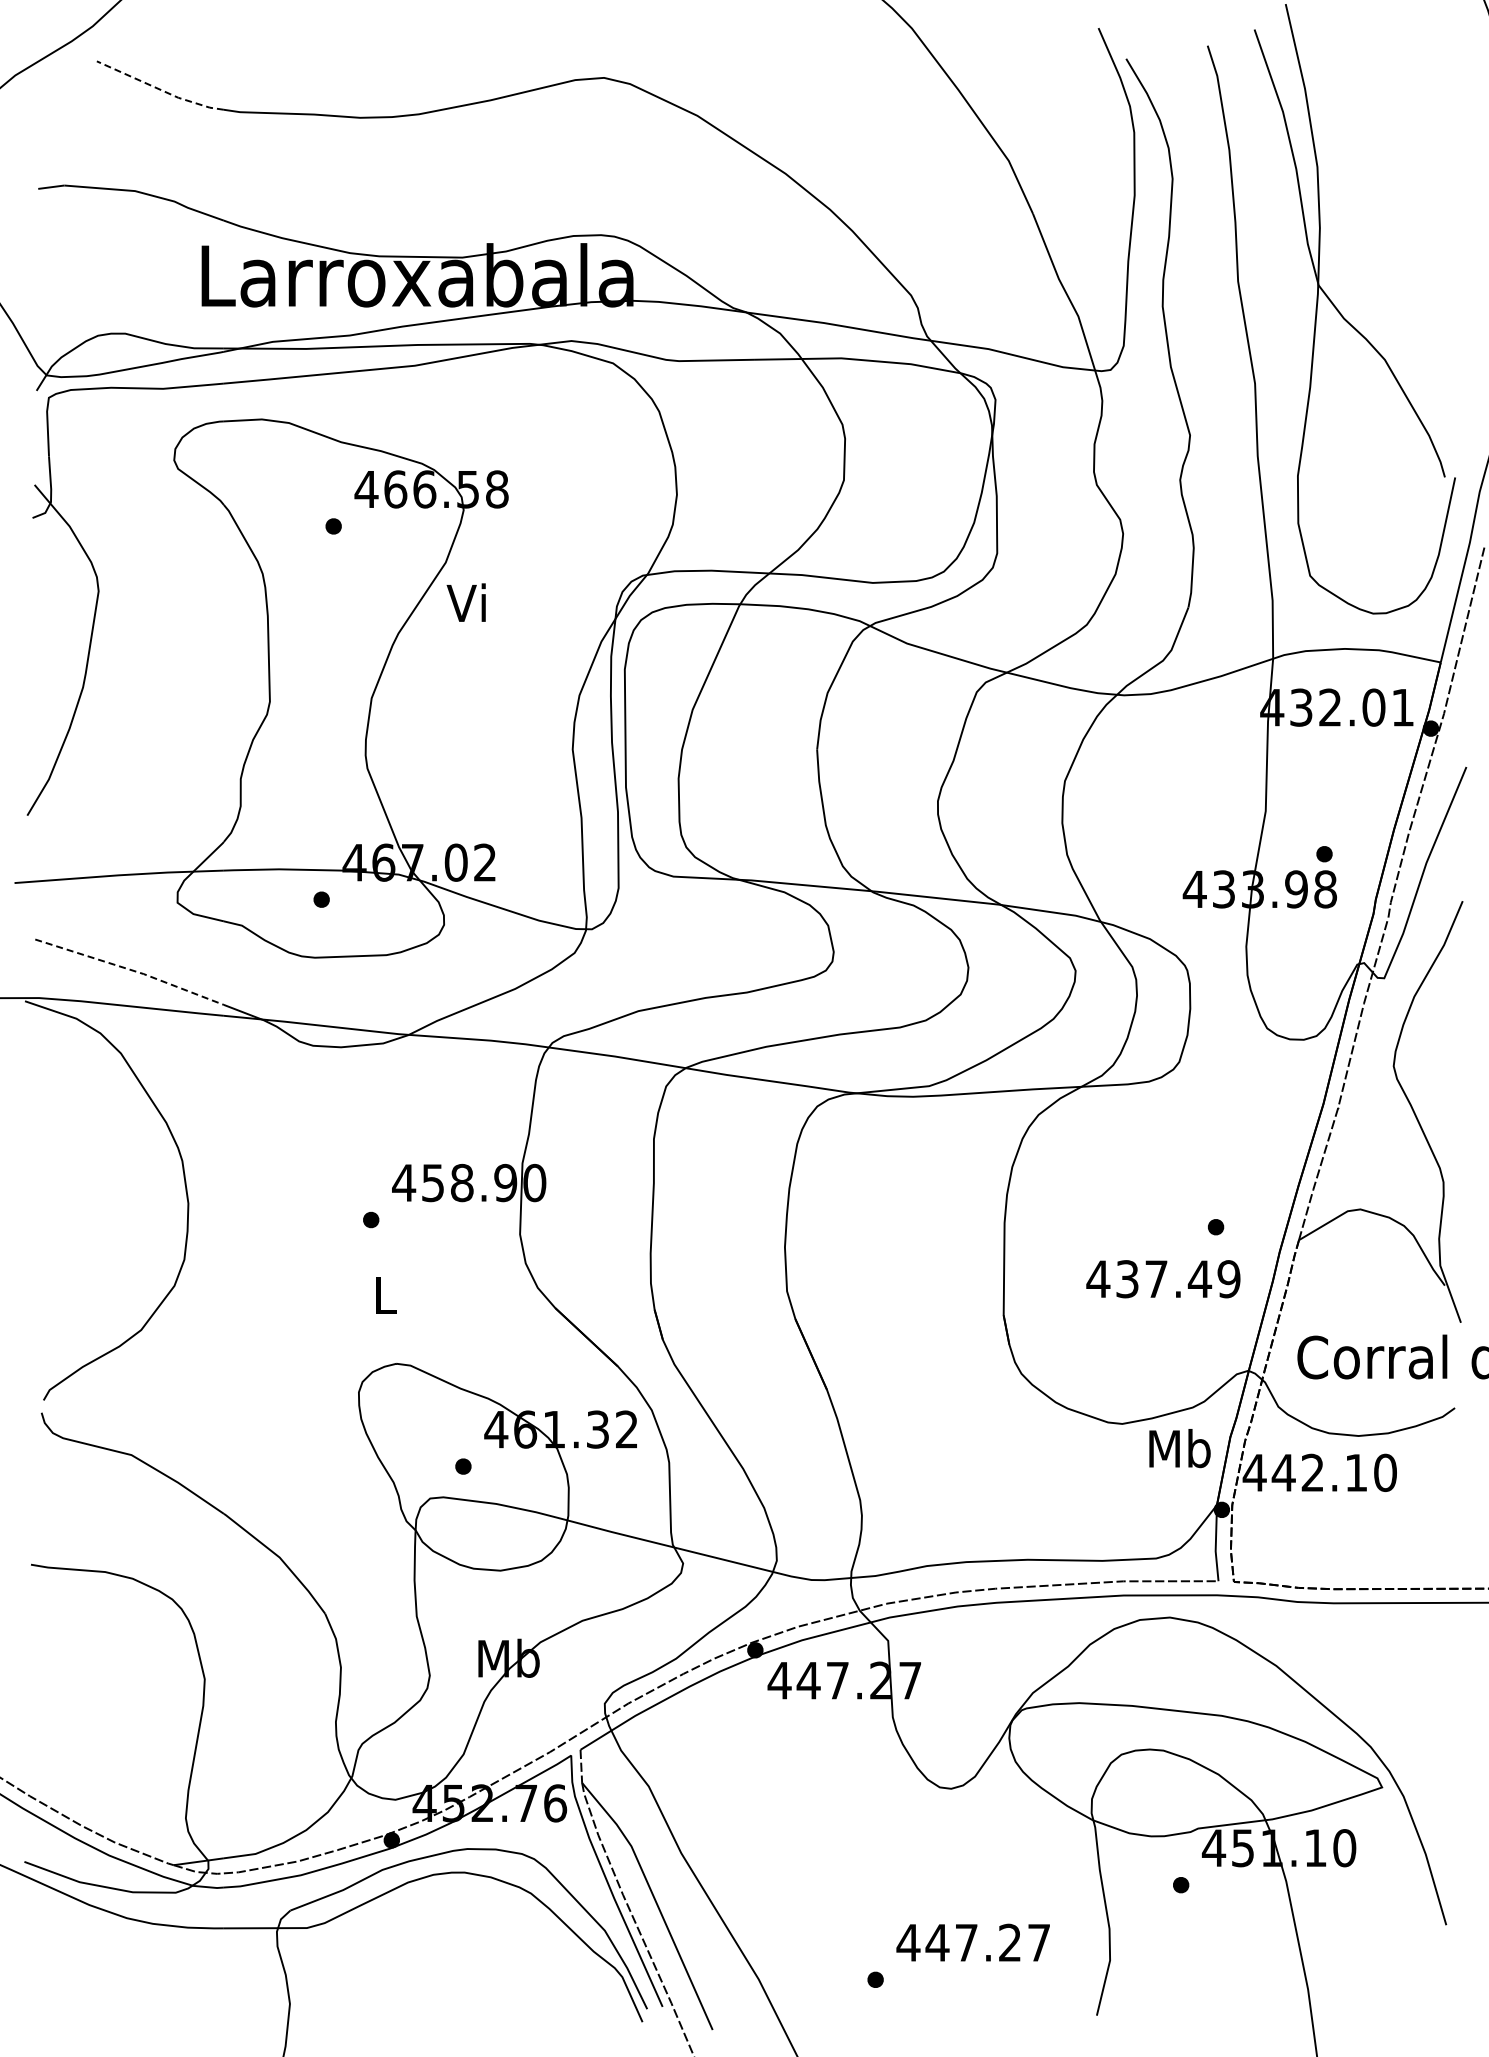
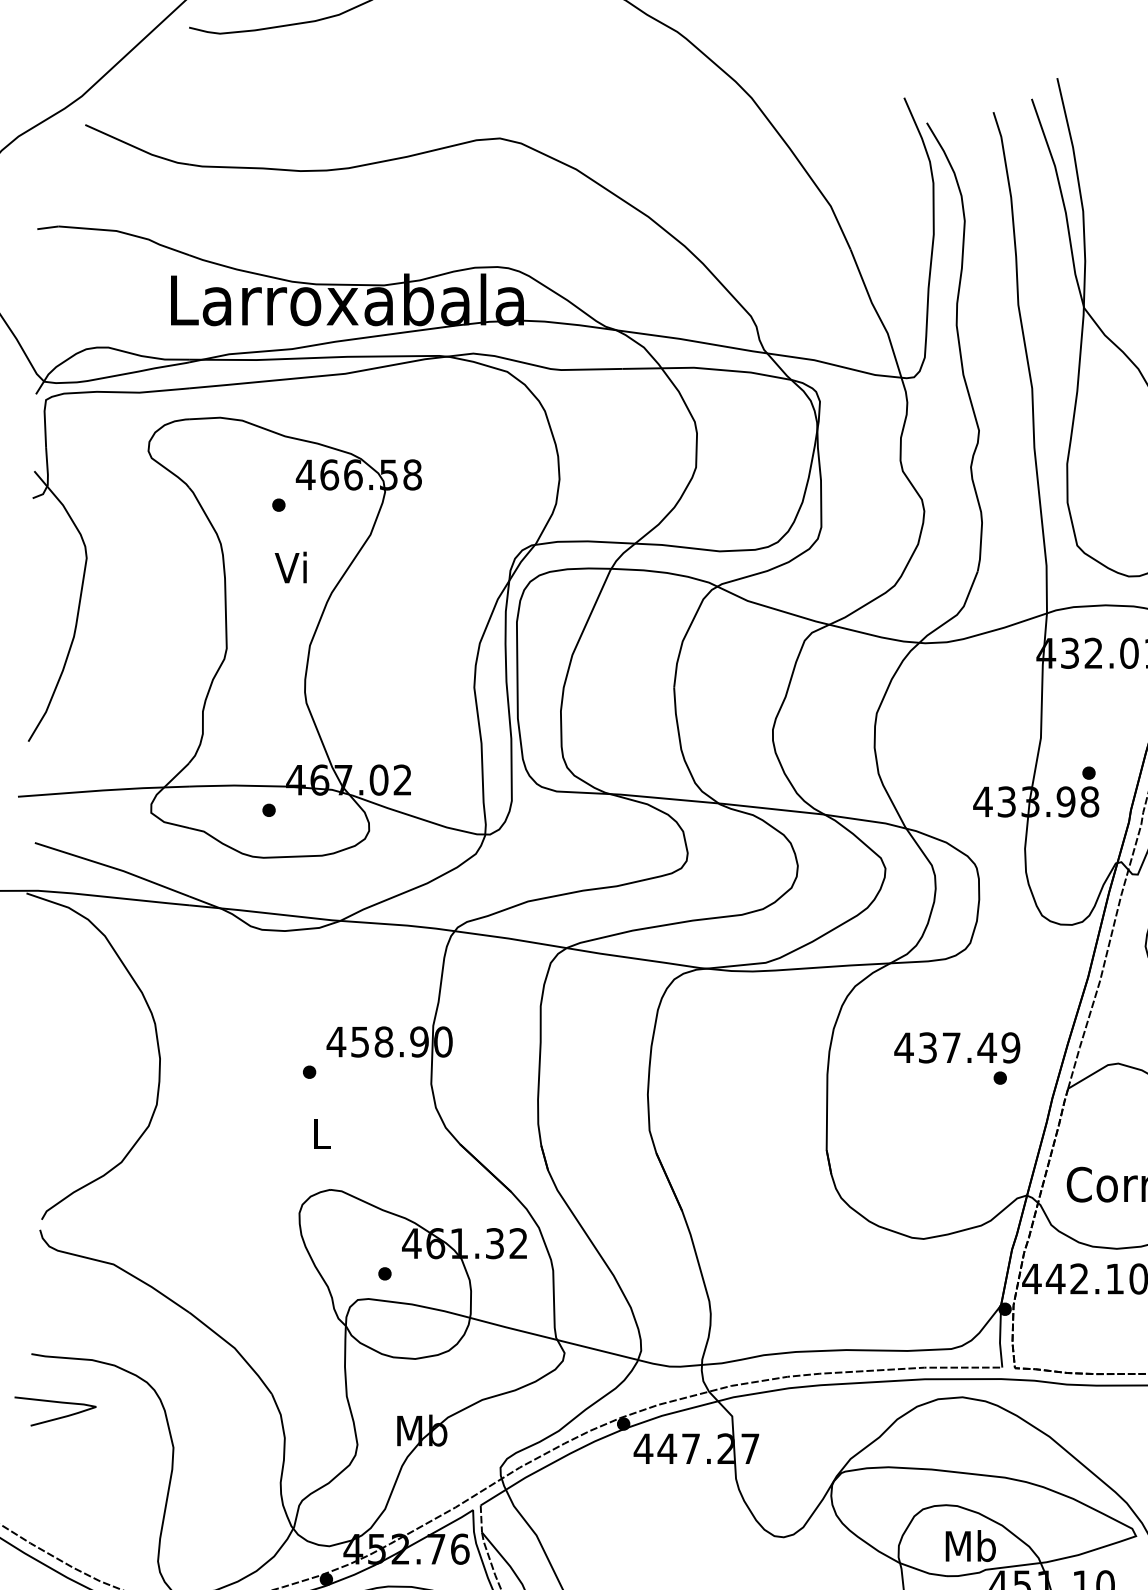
line: (160, 89) -> (137, 147), dashed -> solid
text: (465, 602) -> (290, 567), moved
line: (131, 970) -> (113, 868), dashed -> solid
text: (1163, 1279) -> (957, 1048), moved
text: (1179, 1448) -> (970, 1546), moved
curve: (63, 1642) -> (57, 1417), added

